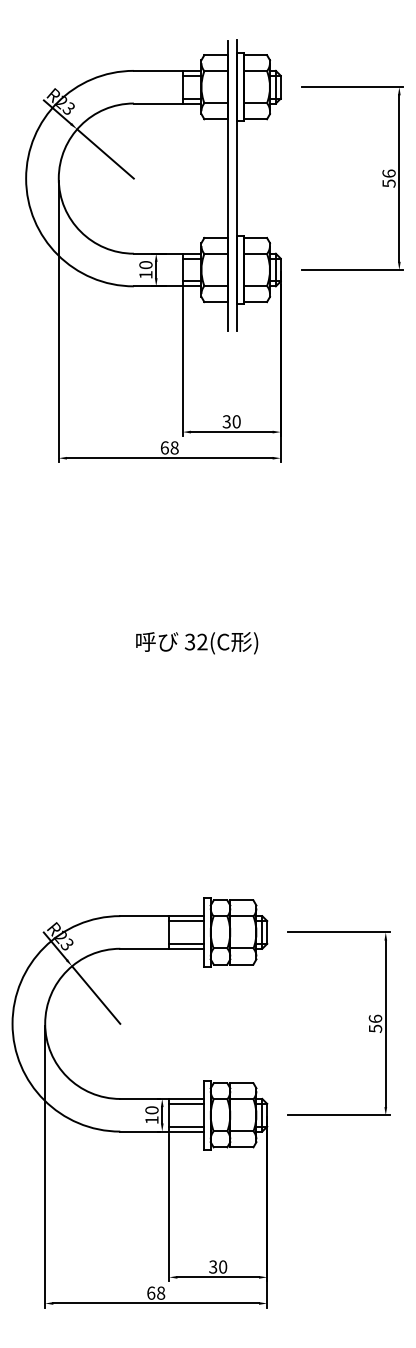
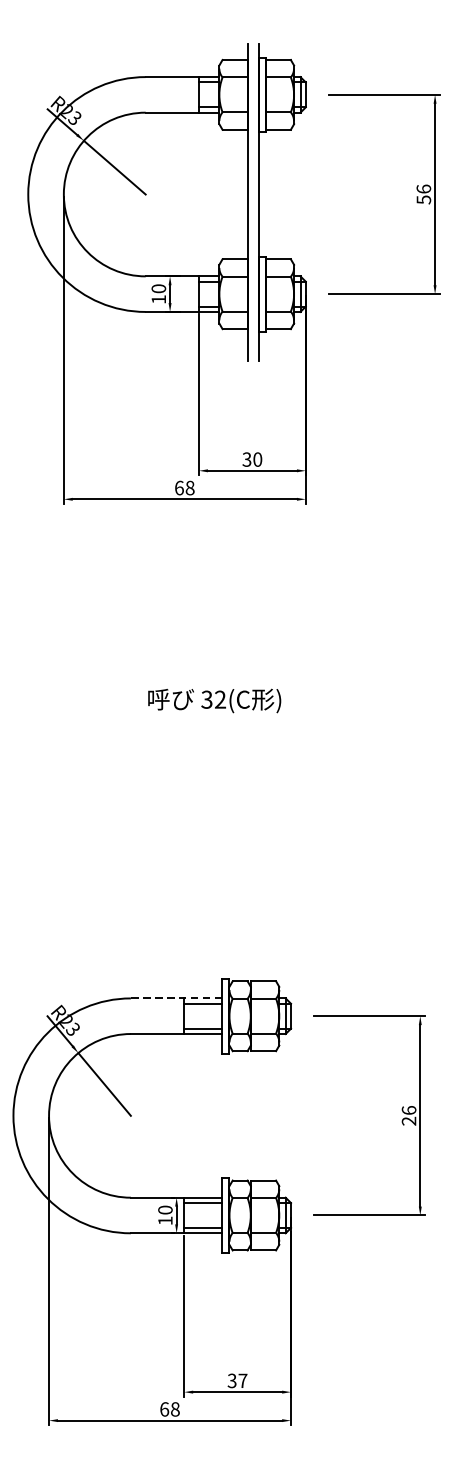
line: (162, 916) -> (176, 998), solid -> dashed
text: (375, 1028) -> (409, 1120), 56 -> 26
text: (223, 1266) -> (243, 1380), 30 -> 37

